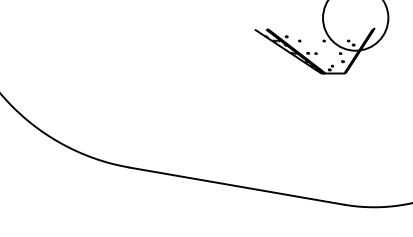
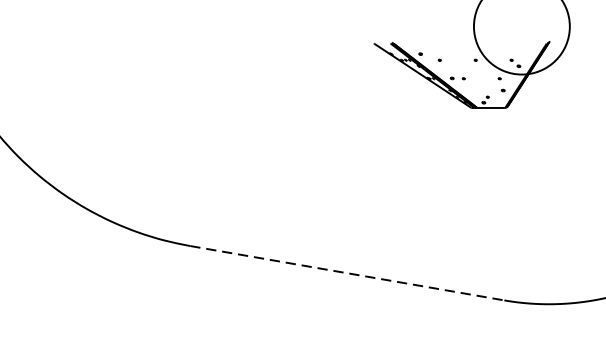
line: (236, 186) -> (347, 273), solid -> dashed

